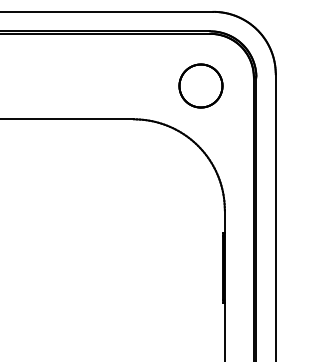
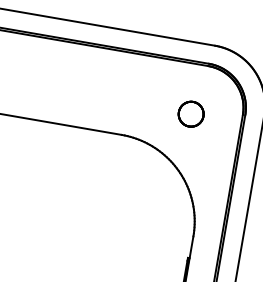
part: (200, 85) -> (190, 113), size x0.6

